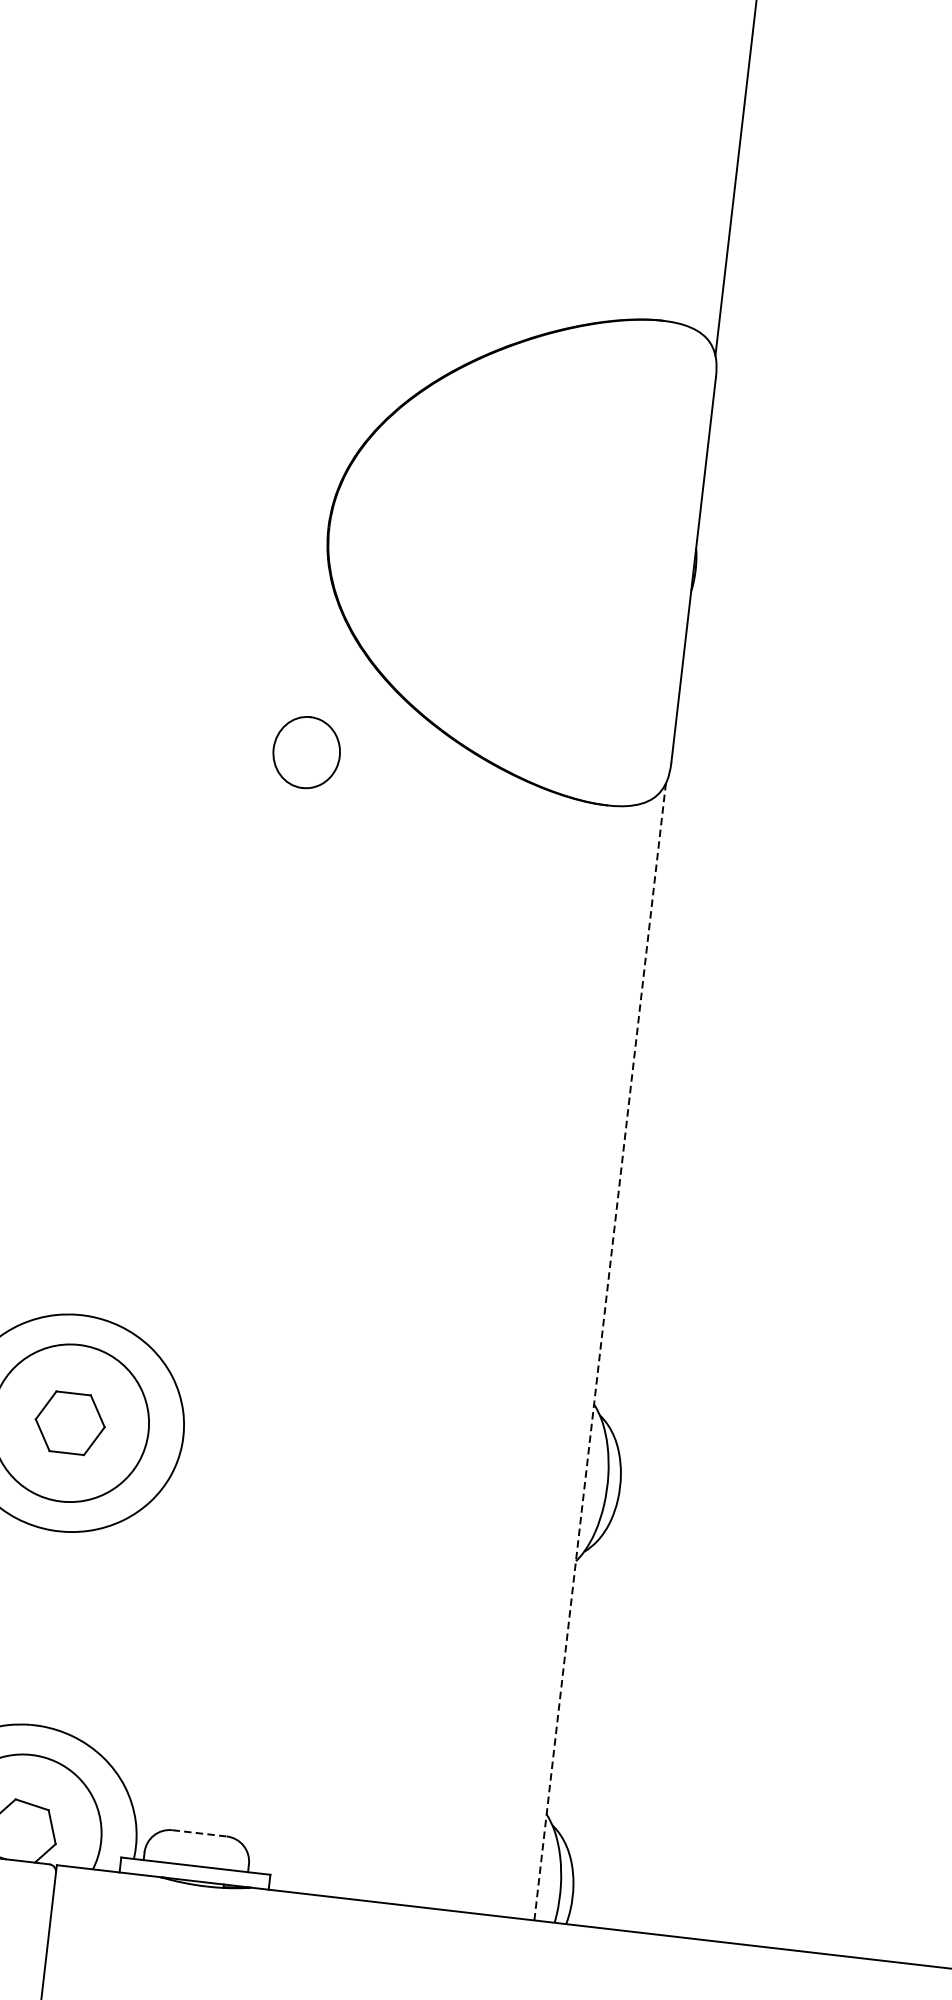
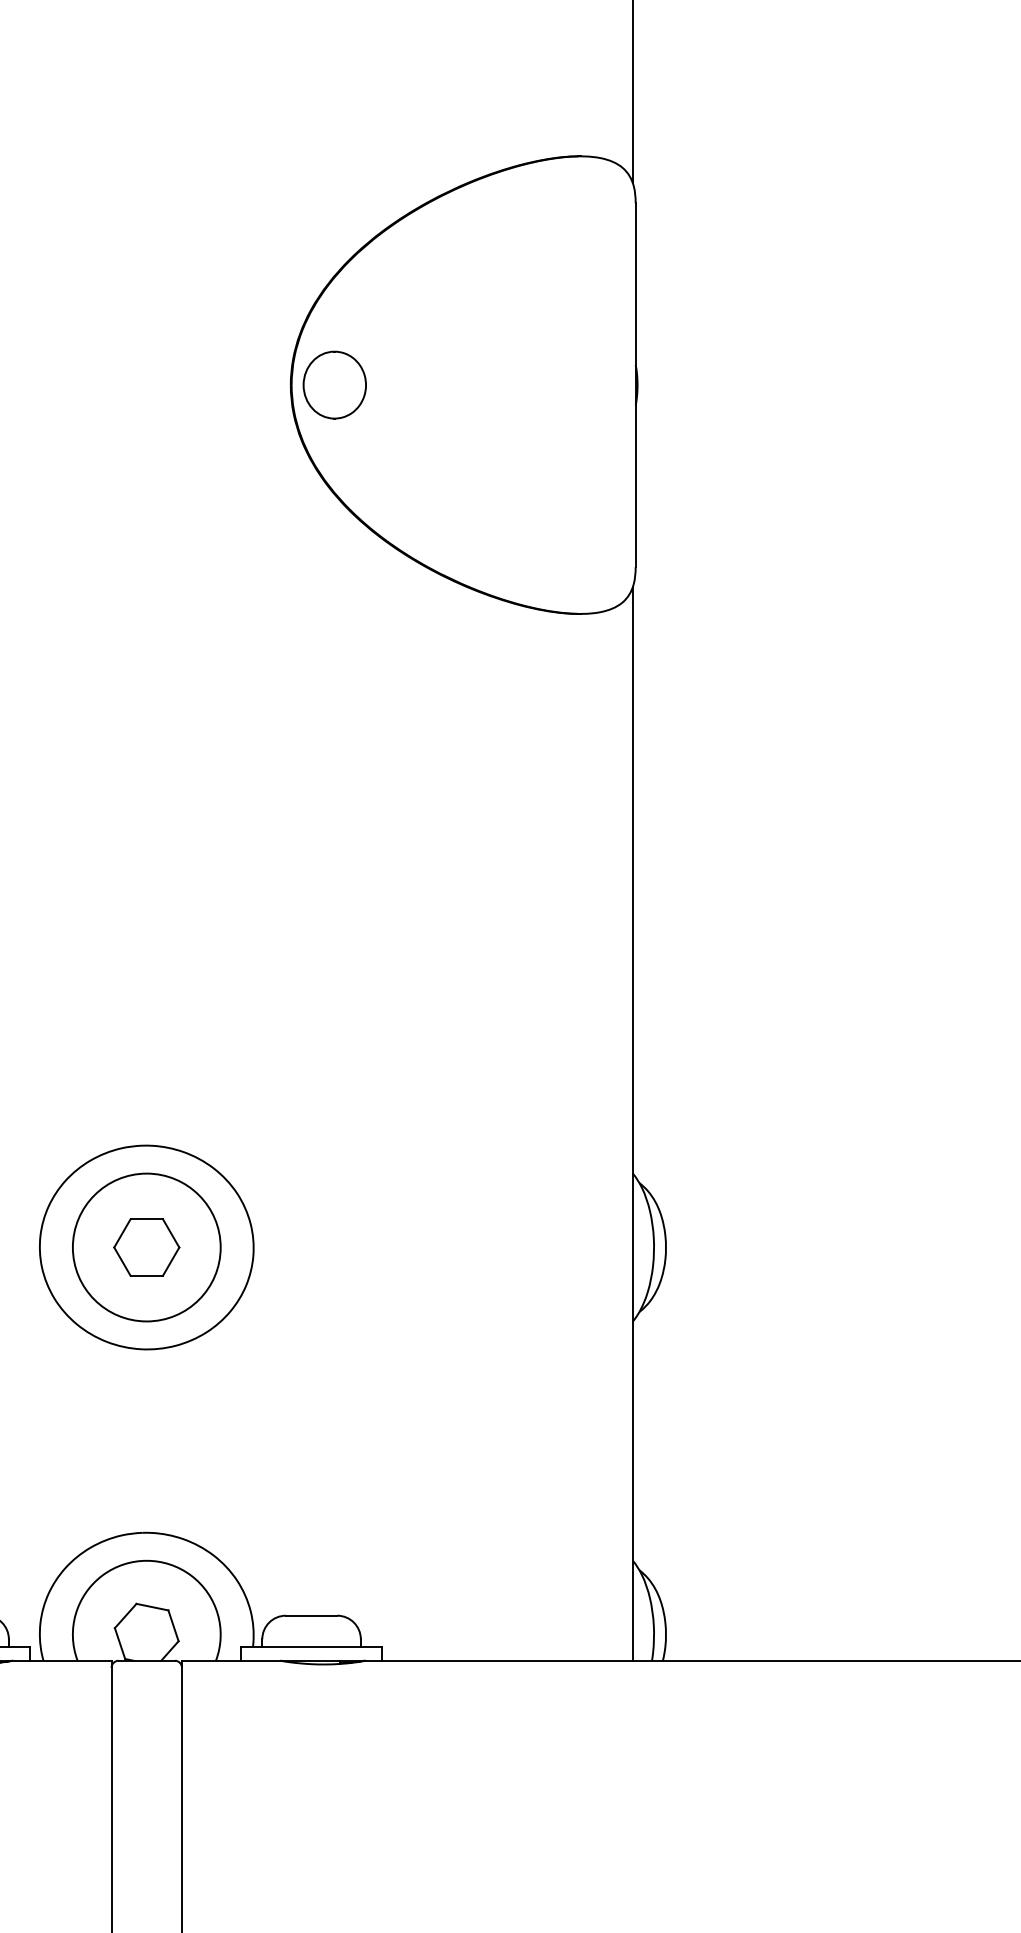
part: (306, 751) -> (334, 384), moved
line: (599, 1351) -> (632, 1123), dashed -> solid
line: (199, 1833) -> (311, 1615), dashed -> solid

